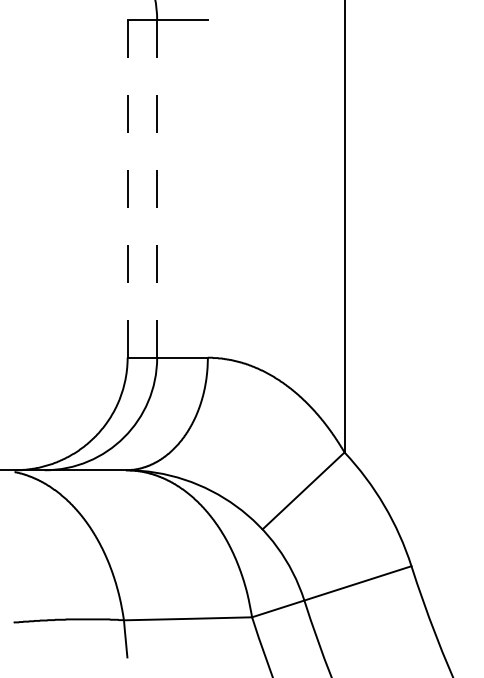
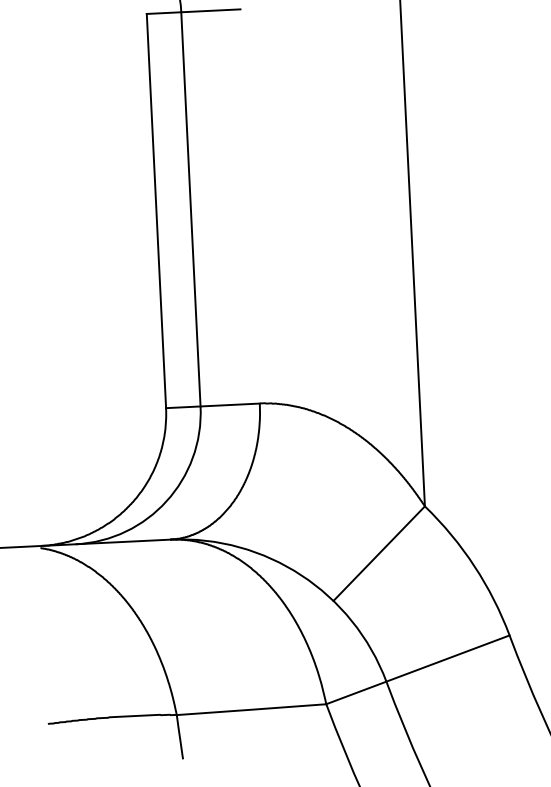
line: (127, 189) -> (156, 211), dashed -> solid
line: (157, 189) -> (191, 209), dashed -> solid

